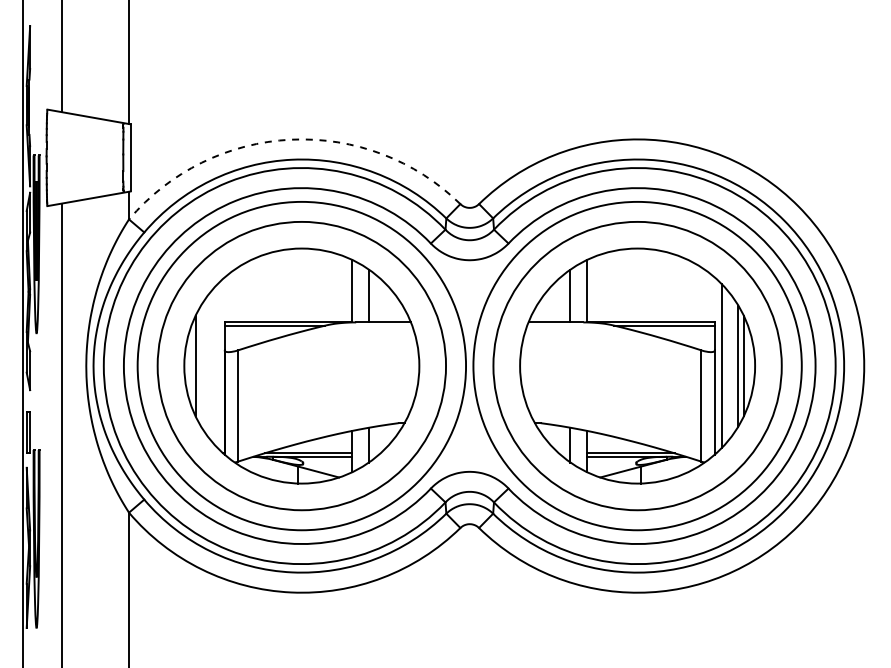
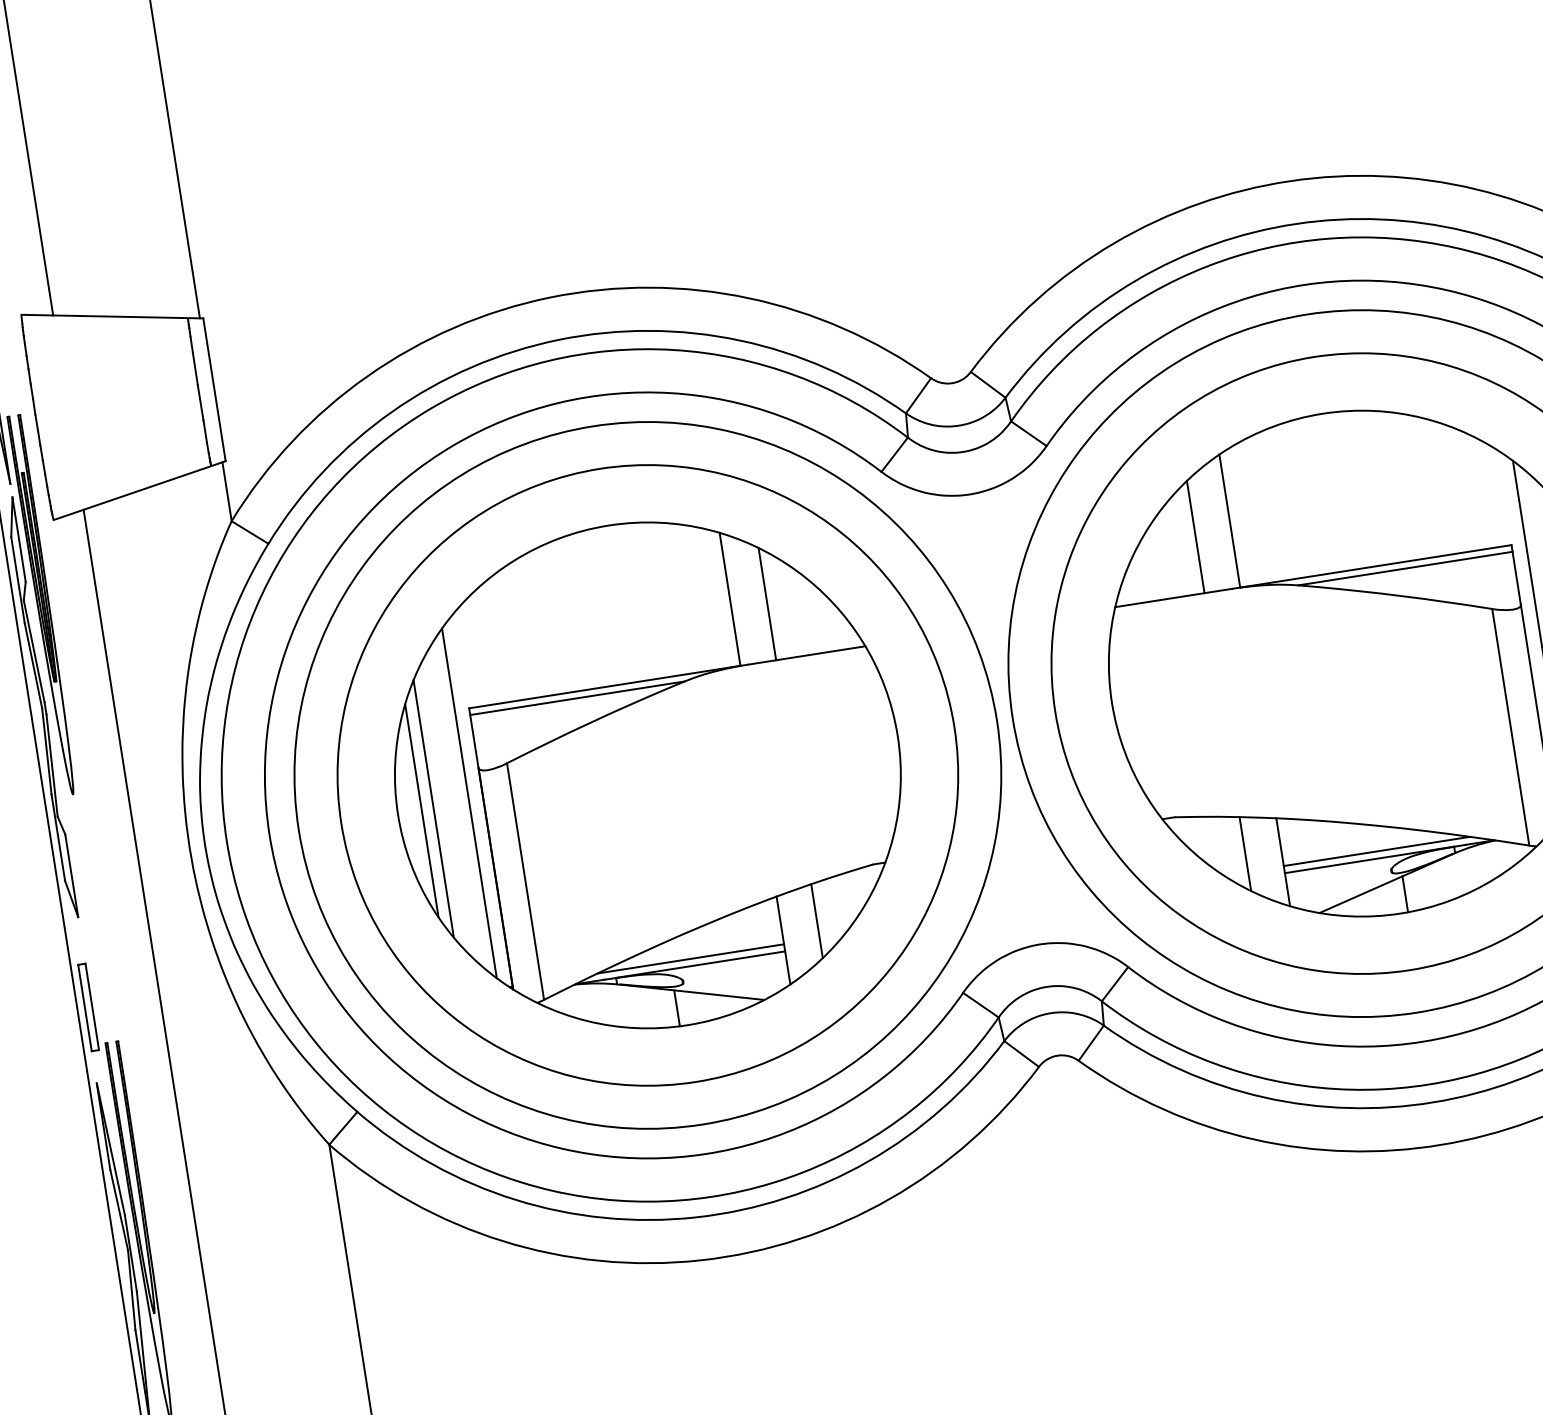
arc: (291, 139) -> (550, 297), dashed -> solid
line: (201, 365) -> (434, 807), added
line: (217, 365) -> (468, 802), added

